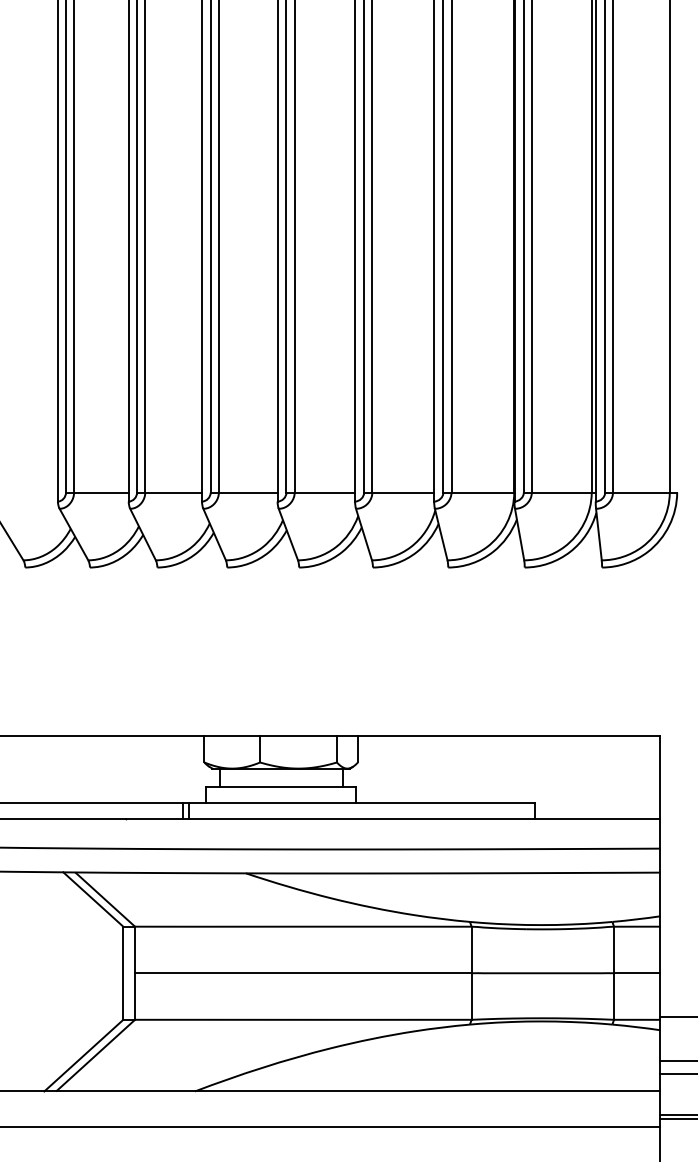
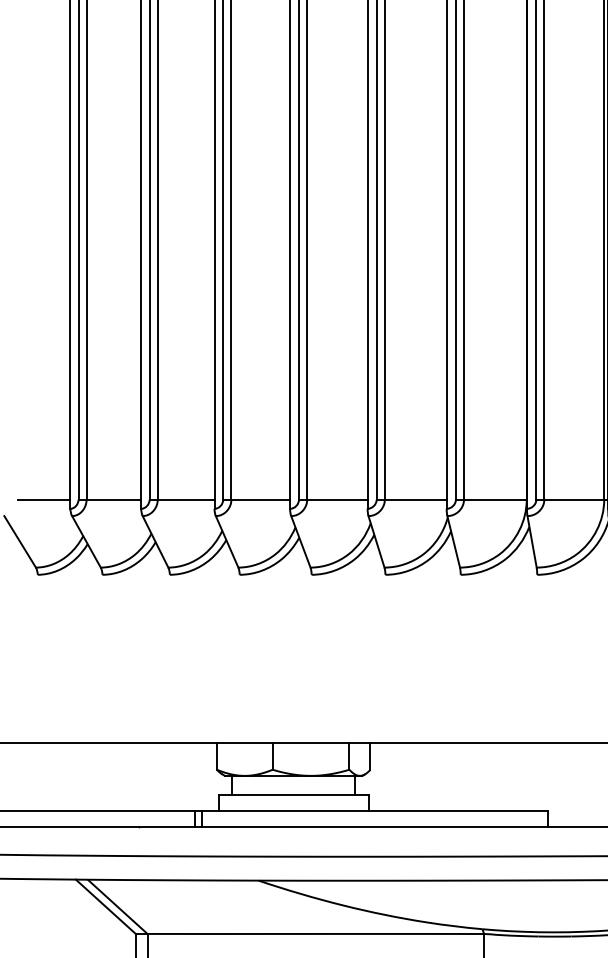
line: (31, 492) -> (43, 499), added

